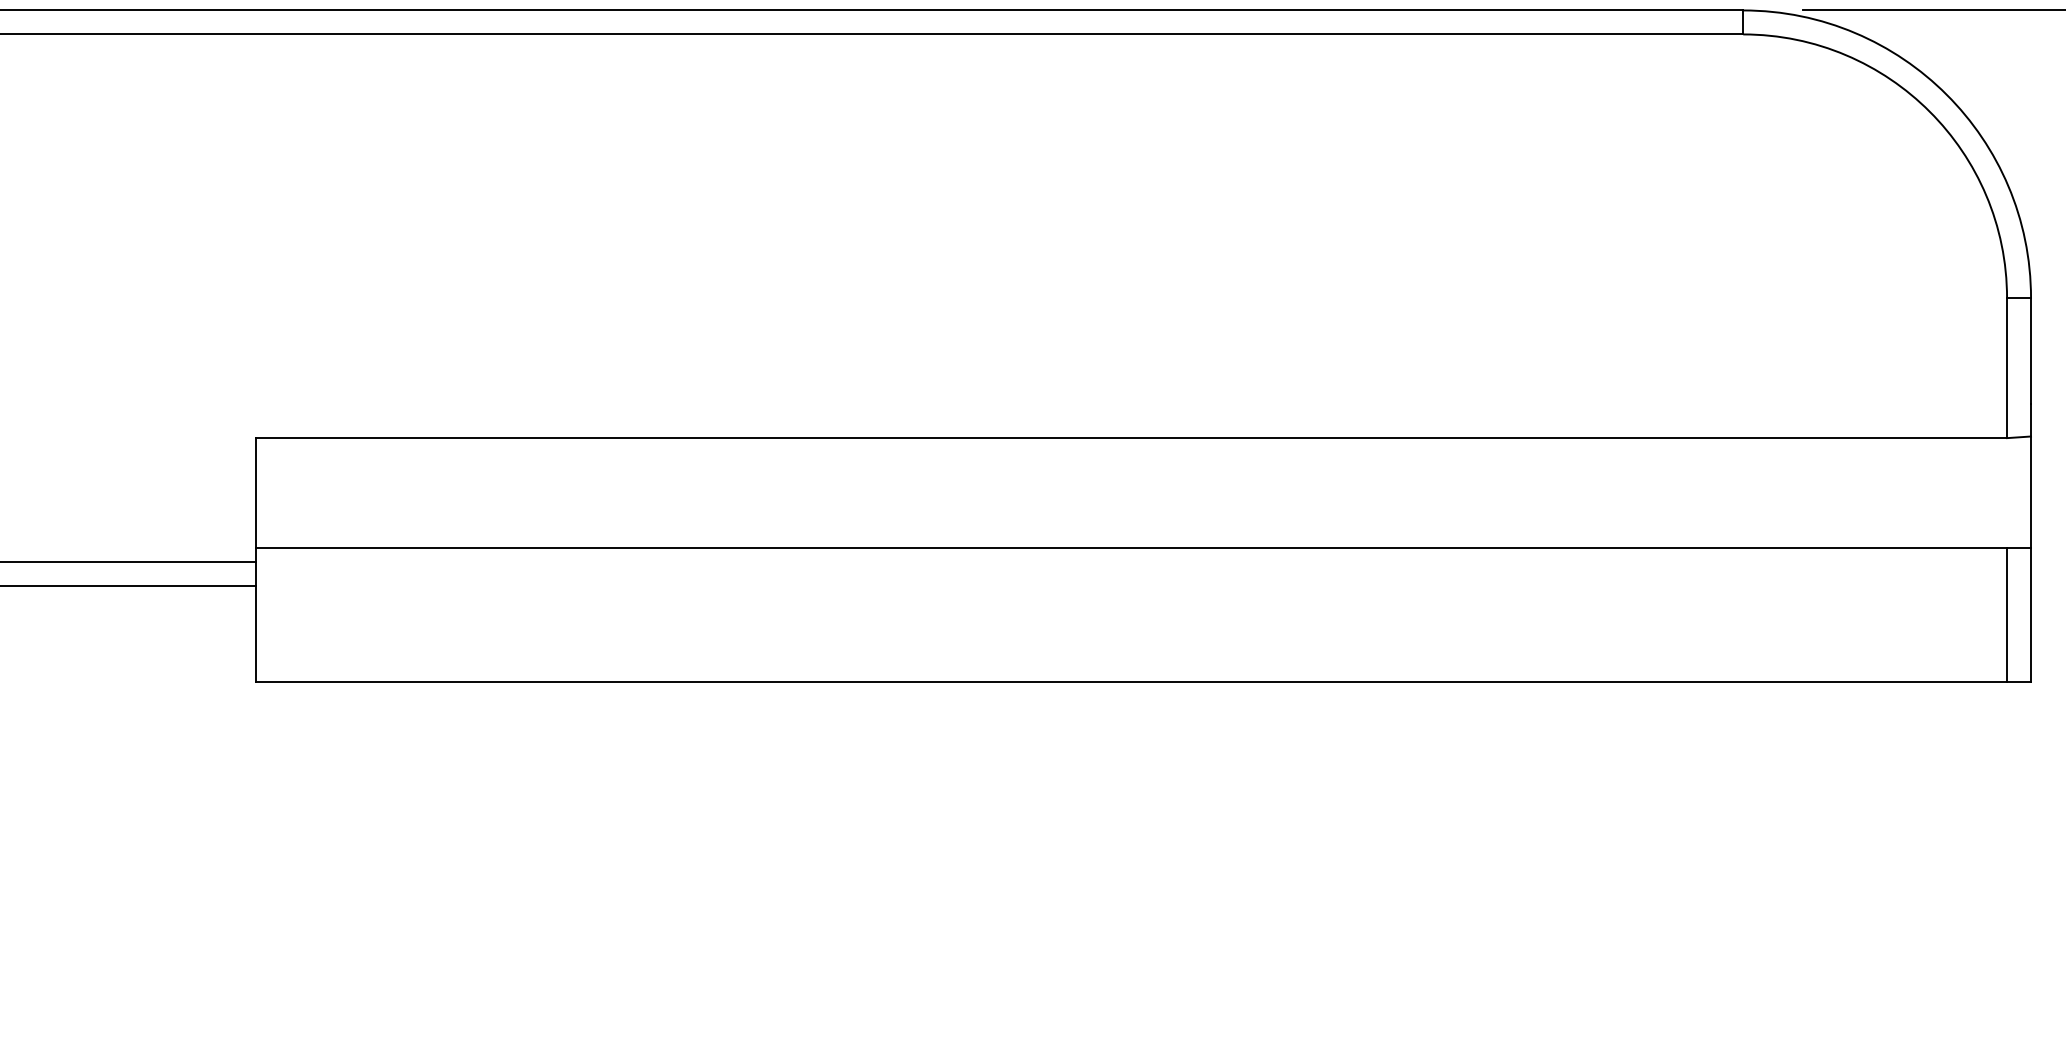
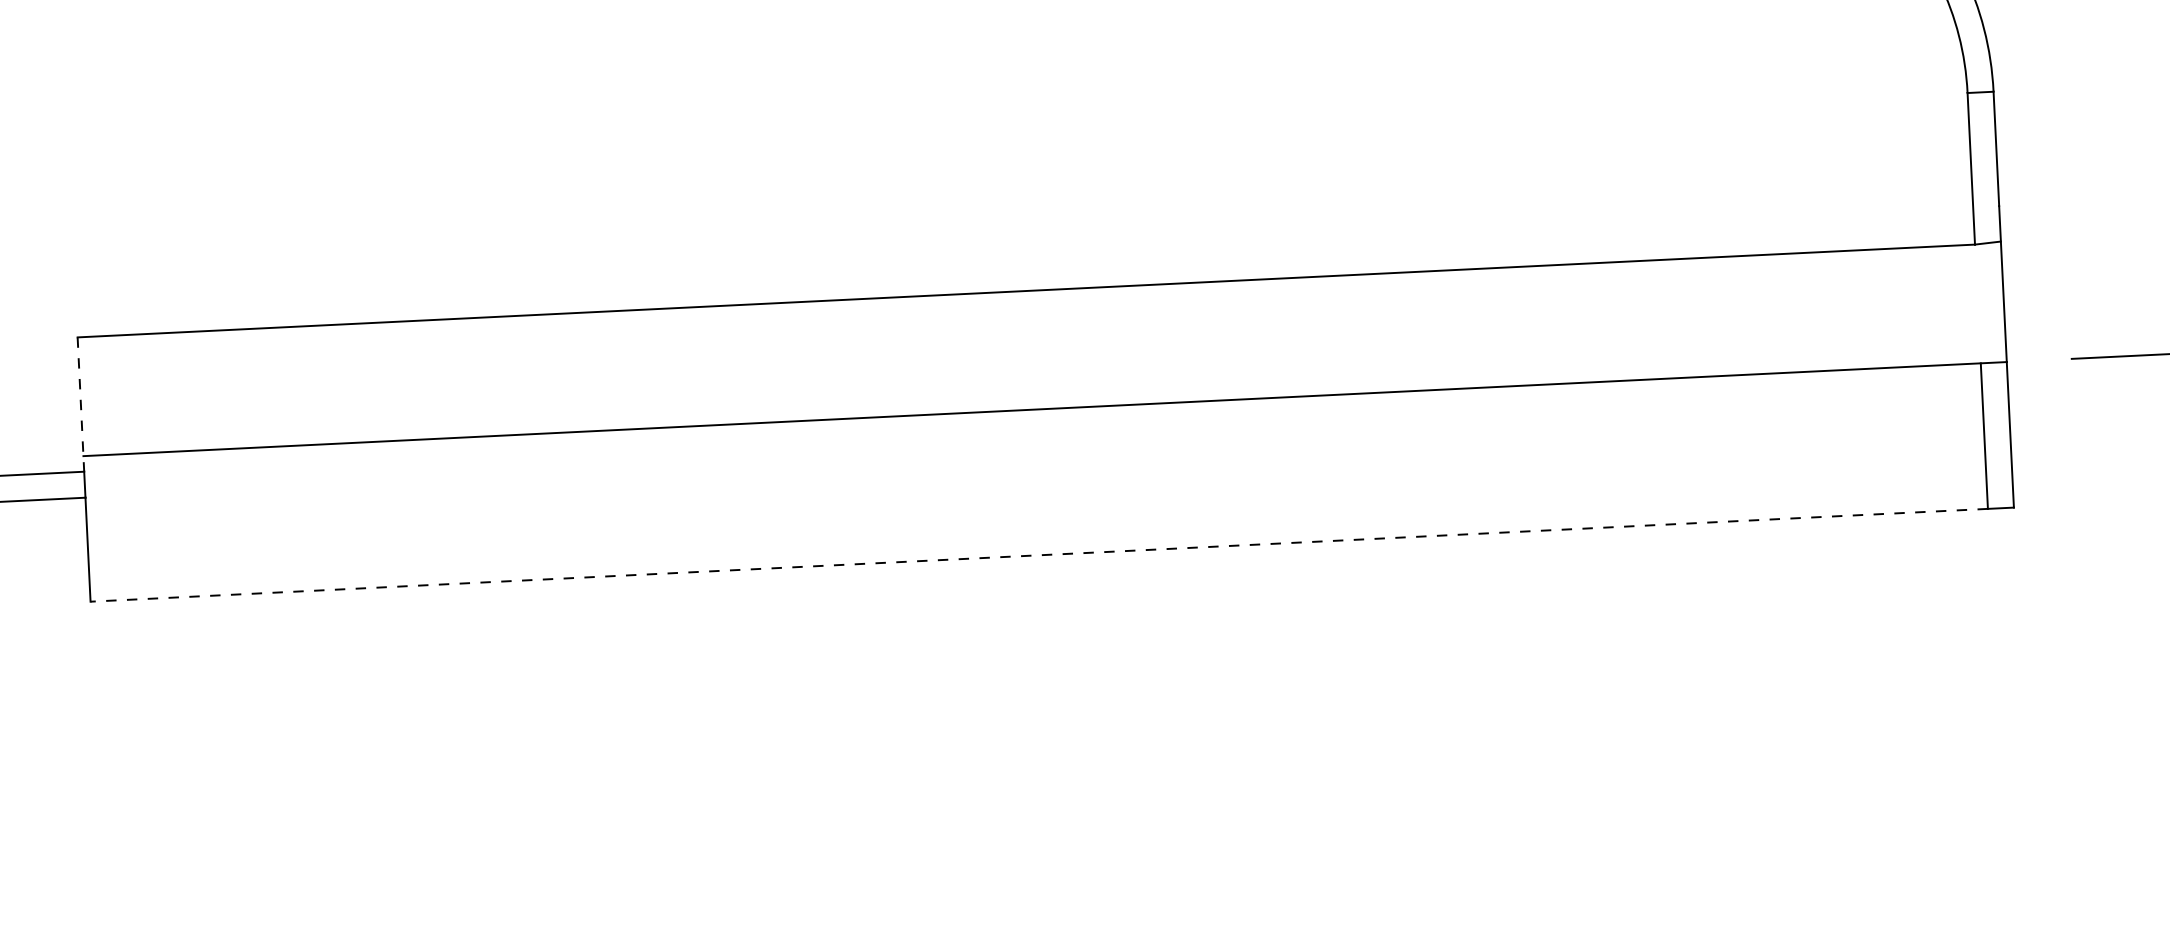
line: (256, 500) -> (81, 404), solid -> dashed
line: (1131, 682) -> (1039, 555), solid -> dashed

